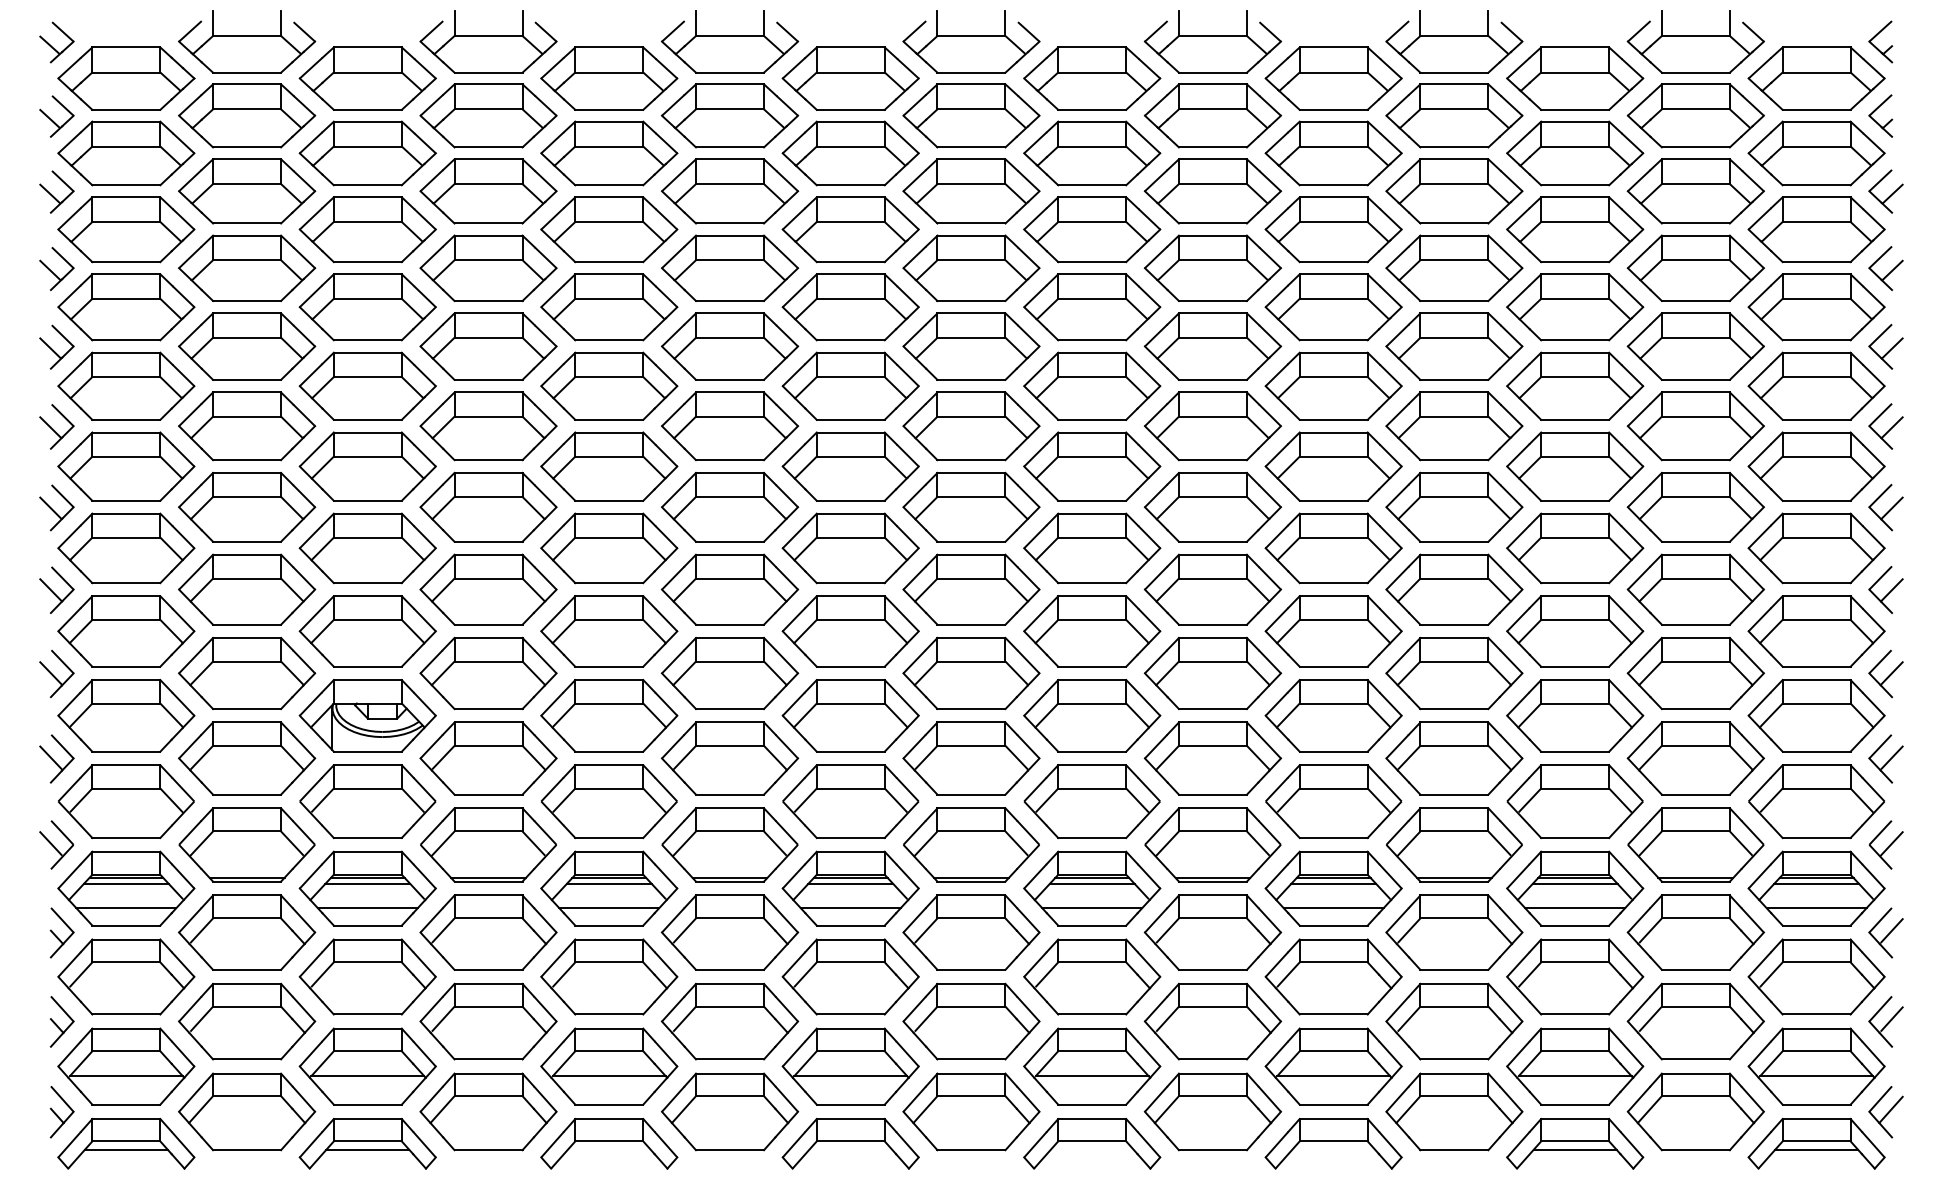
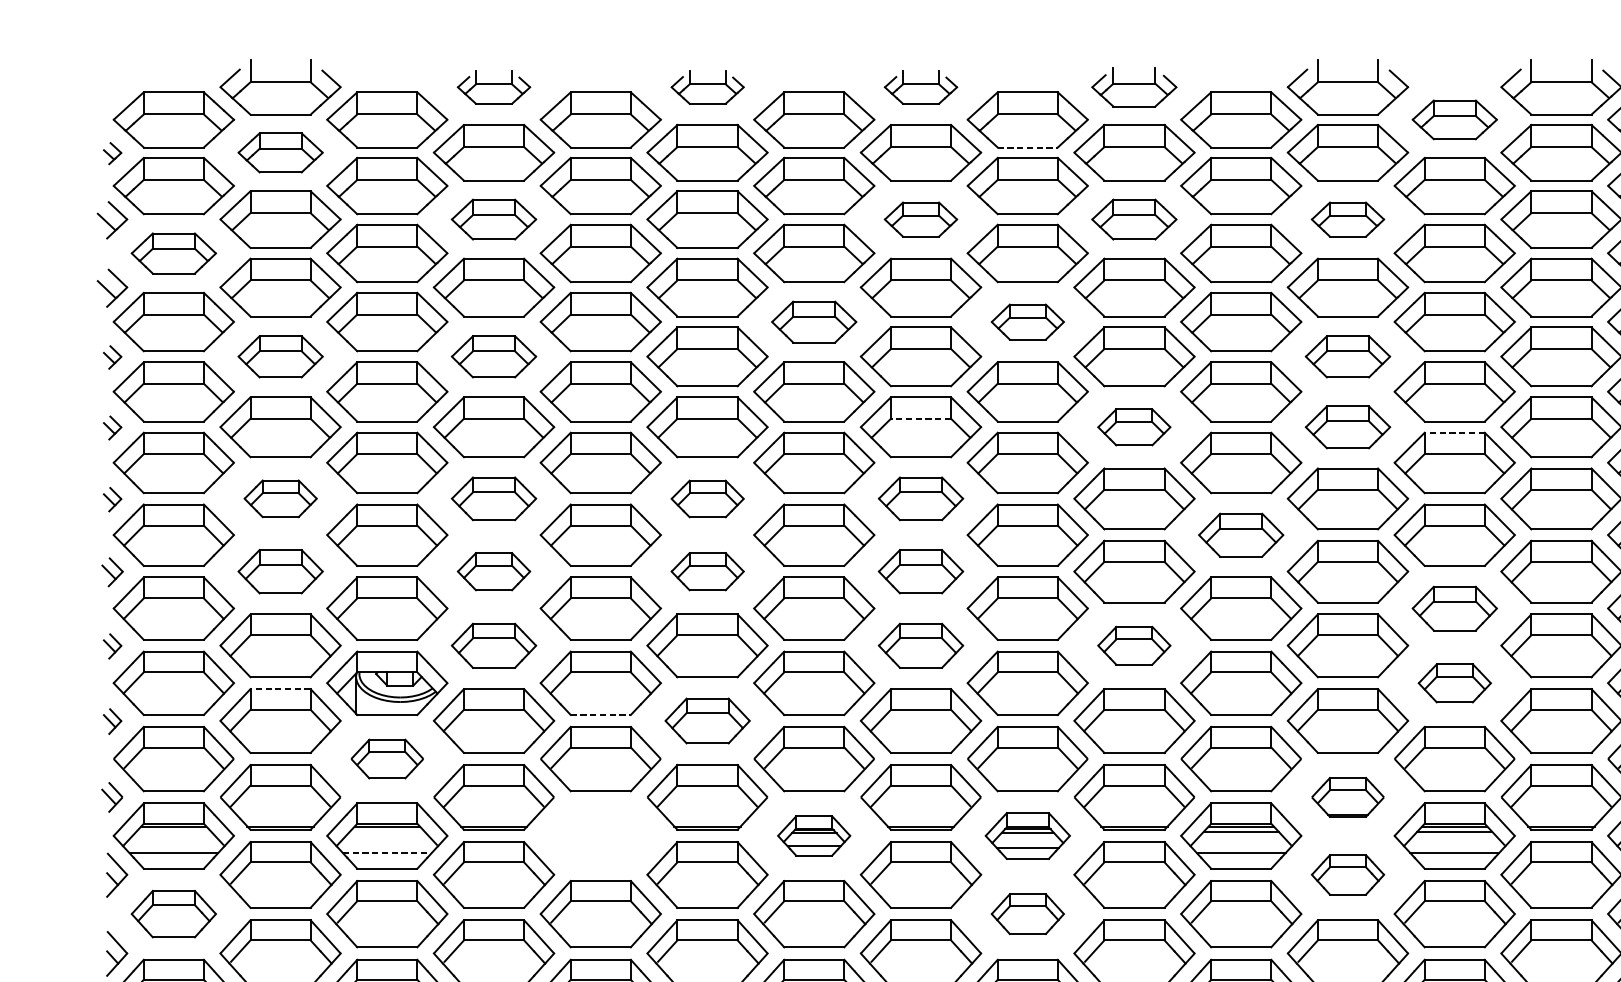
part: (488, 41) -> (494, 87), size x0.6
part: (730, 41) -> (707, 87), size x0.6
part: (971, 41) -> (921, 87), size x0.6
part: (1212, 41) -> (1134, 87), size x0.7
part: (56, 42) -> (112, 87), removed
part: (1575, 78) -> (1455, 119), size x0.7
line: (1092, 109) -> (1028, 147), solid -> dashed
part: (247, 115) -> (280, 152), size x0.7
part: (56, 116) -> (112, 153), size x0.6
part: (488, 191) -> (494, 219), size x0.7
part: (971, 191) -> (921, 219), size x0.6
part: (1212, 191) -> (1134, 219), size x0.7
part: (1454, 191) -> (1348, 219), size x0.6
part: (126, 229) -> (173, 253), size x0.7
part: (850, 307) -> (814, 322), size x0.7
part: (1092, 307) -> (1028, 322), size x0.6
part: (56, 346) -> (112, 356), size x0.6
part: (247, 346) -> (280, 356), size x0.7
part: (488, 346) -> (494, 356), size x0.7
part: (1454, 346) -> (1348, 356), size x0.7
line: (970, 416) -> (920, 418), solid -> dashed
part: (56, 426) -> (112, 427), size x0.6
part: (1212, 426) -> (1134, 427), size x0.6
part: (1454, 426) -> (1348, 427), size x0.7
line: (1575, 432) -> (1455, 432), solid -> dashed
part: (247, 506) -> (280, 498), size x0.6
part: (488, 506) -> (494, 498), size x0.7
part: (971, 506) -> (921, 498), size x0.7
part: (56, 507) -> (112, 499), size x0.6
part: (730, 507) -> (707, 499), size x0.6
part: (1333, 548) -> (1241, 535), size x0.7
part: (56, 589) -> (112, 571), size x0.7
part: (247, 589) -> (280, 571), size x0.7
part: (488, 589) -> (494, 571), size x0.6
part: (730, 589) -> (707, 571), size x0.6
part: (971, 589) -> (921, 571), size x0.7
part: (1575, 631) -> (1455, 608), size x0.7
part: (56, 673) -> (112, 645), size x0.6
part: (488, 673) -> (494, 645), size x0.7
part: (971, 673) -> (921, 645), size x0.7
part: (1212, 673) -> (1134, 645), size x0.6
part: (1575, 715) -> (1455, 682), size x0.6
line: (246, 722) -> (280, 689), solid -> dashed
line: (609, 751) -> (600, 714), solid -> dashed
part: (56, 758) -> (112, 720), size x0.6
part: (730, 758) -> (707, 720), size x0.7
part: (367, 801) -> (387, 758), size x0.6
part: (56, 844) -> (112, 797), size x0.7
part: (1454, 844) -> (1348, 797), size x0.6
line: (125, 883) -> (173, 831), removed
line: (367, 883) -> (387, 831), removed
part: (609, 888) -> (600, 835), removed
part: (850, 888) -> (814, 835), size x0.6
part: (1092, 888) -> (1028, 835), size x0.7
line: (368, 908) -> (387, 853), solid -> dashed
part: (1454, 932) -> (1348, 874), size x0.6
part: (126, 976) -> (173, 913), size x0.7
part: (1092, 976) -> (1028, 913), size x0.6

